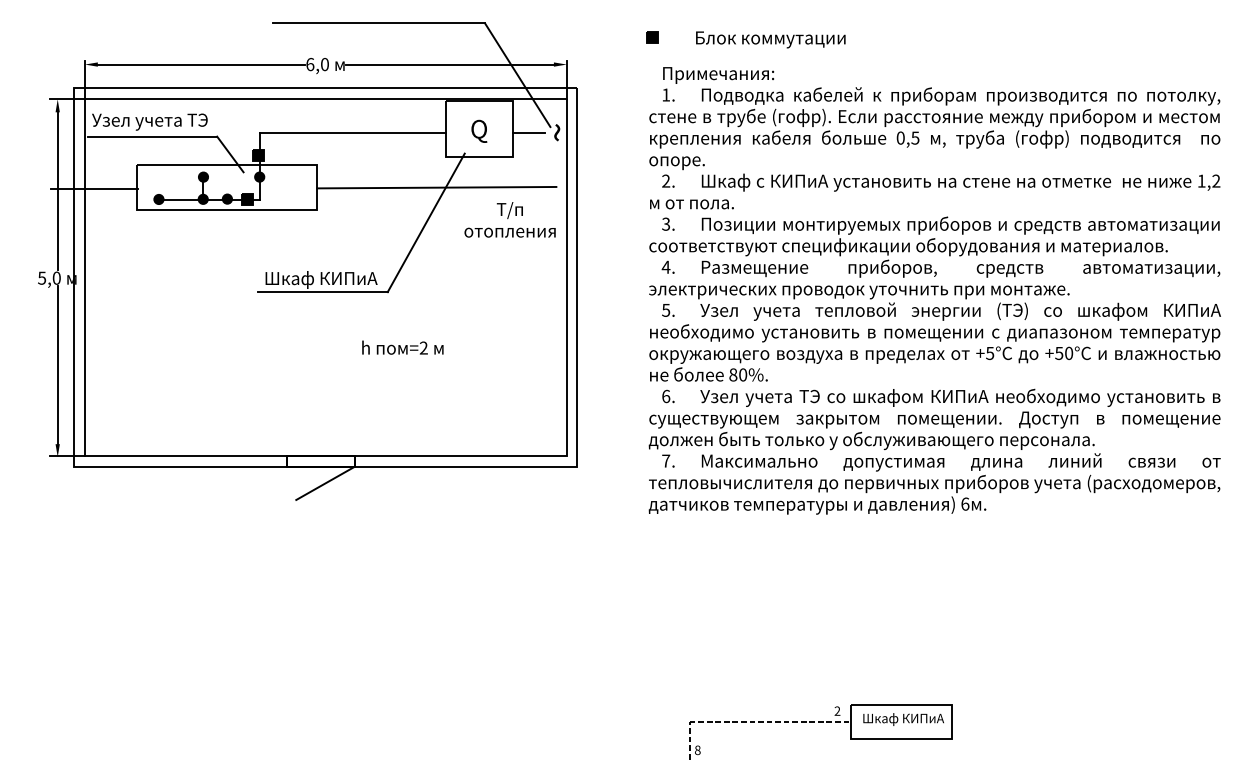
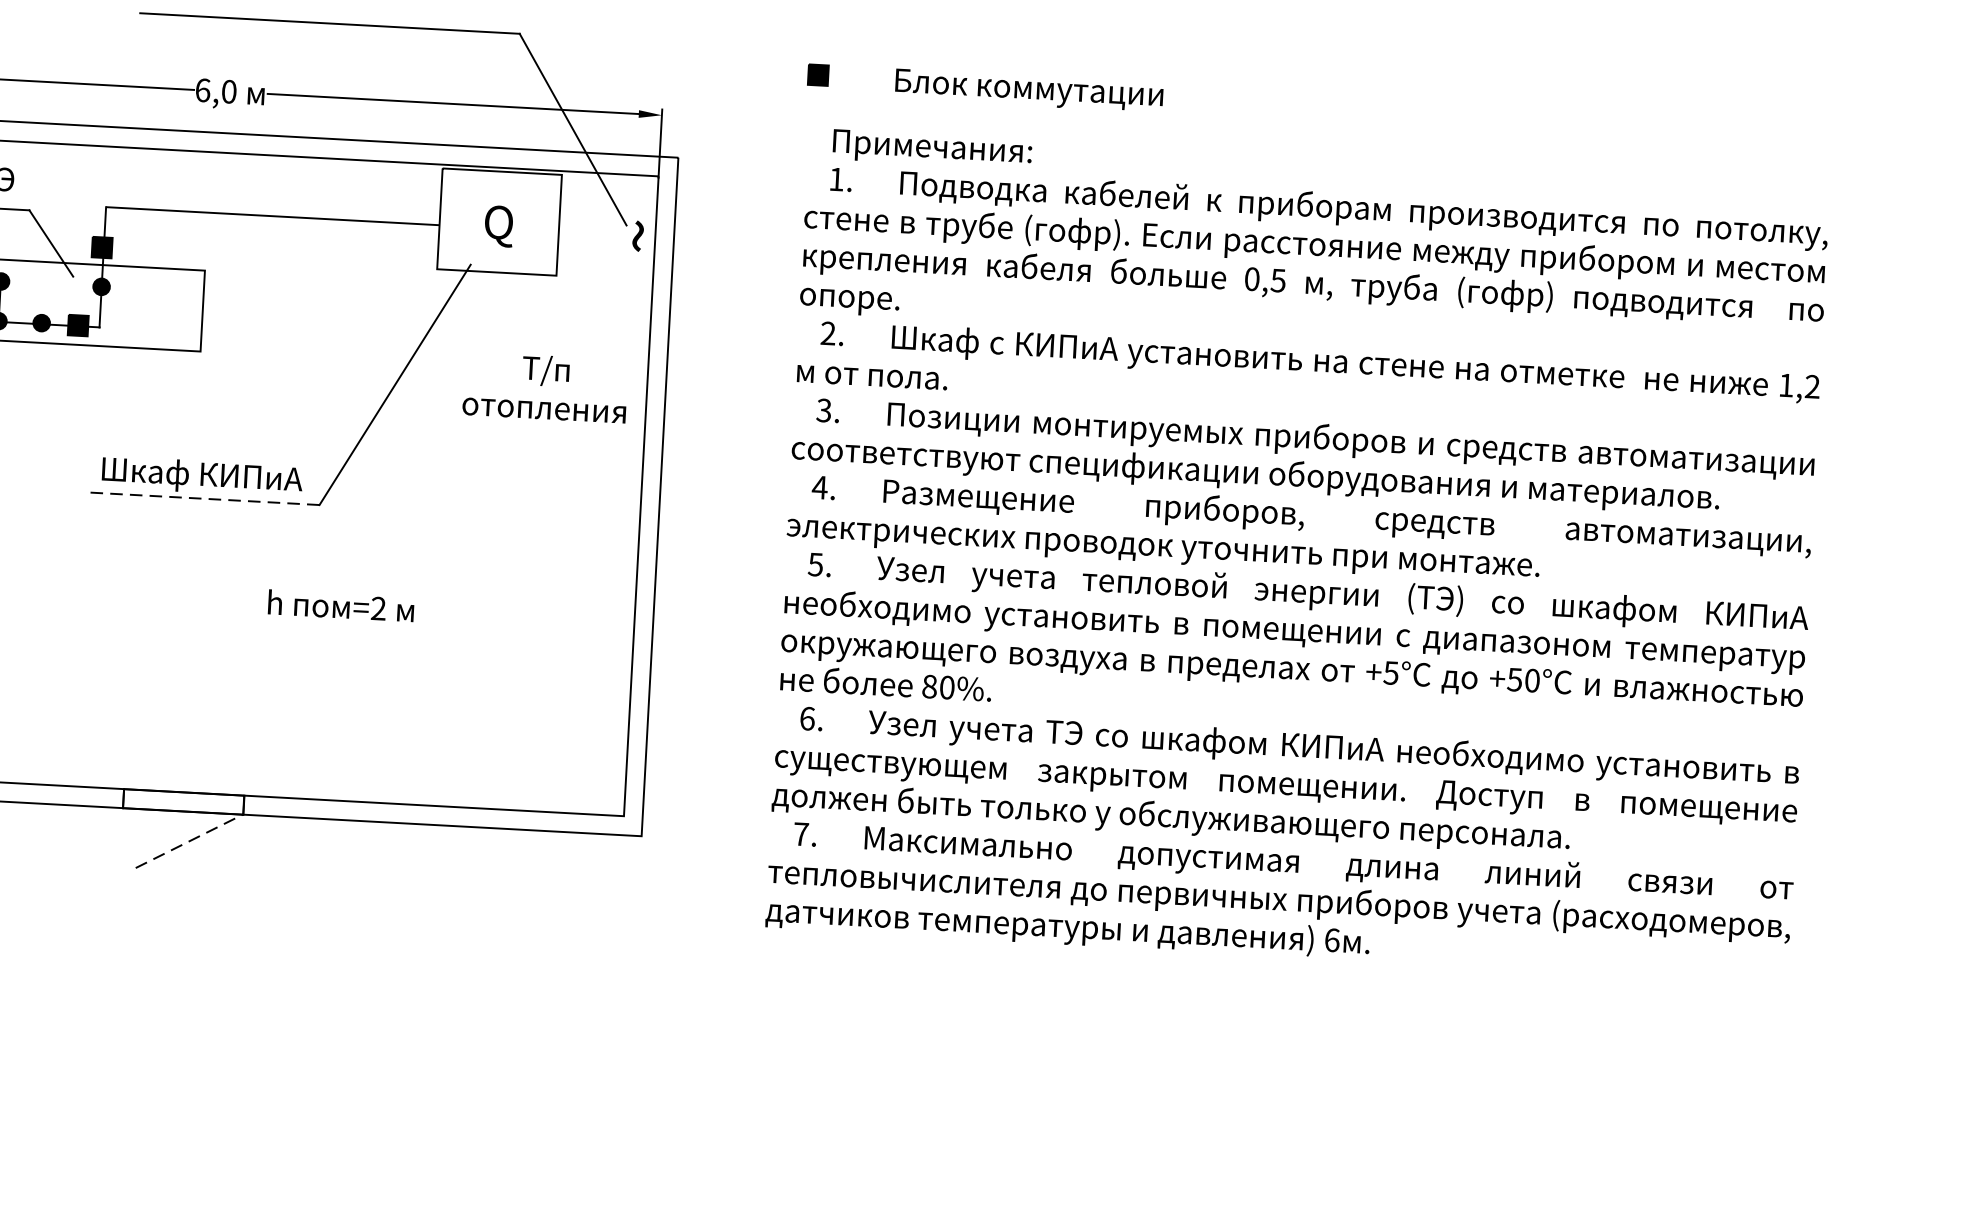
line: (529, 132) -> (588, 233), removed
line: (436, 187) -> (416, 322), removed
line: (323, 292) -> (204, 499), solid -> dashed
line: (325, 483) -> (189, 841), solid -> dashed

